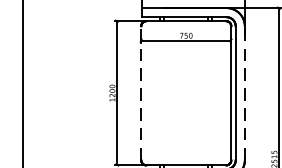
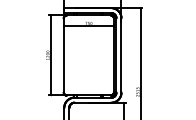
line: (140, 91) -> (63, 54), dashed -> solid
line: (244, 91) -> (121, 54), dashed -> solid

